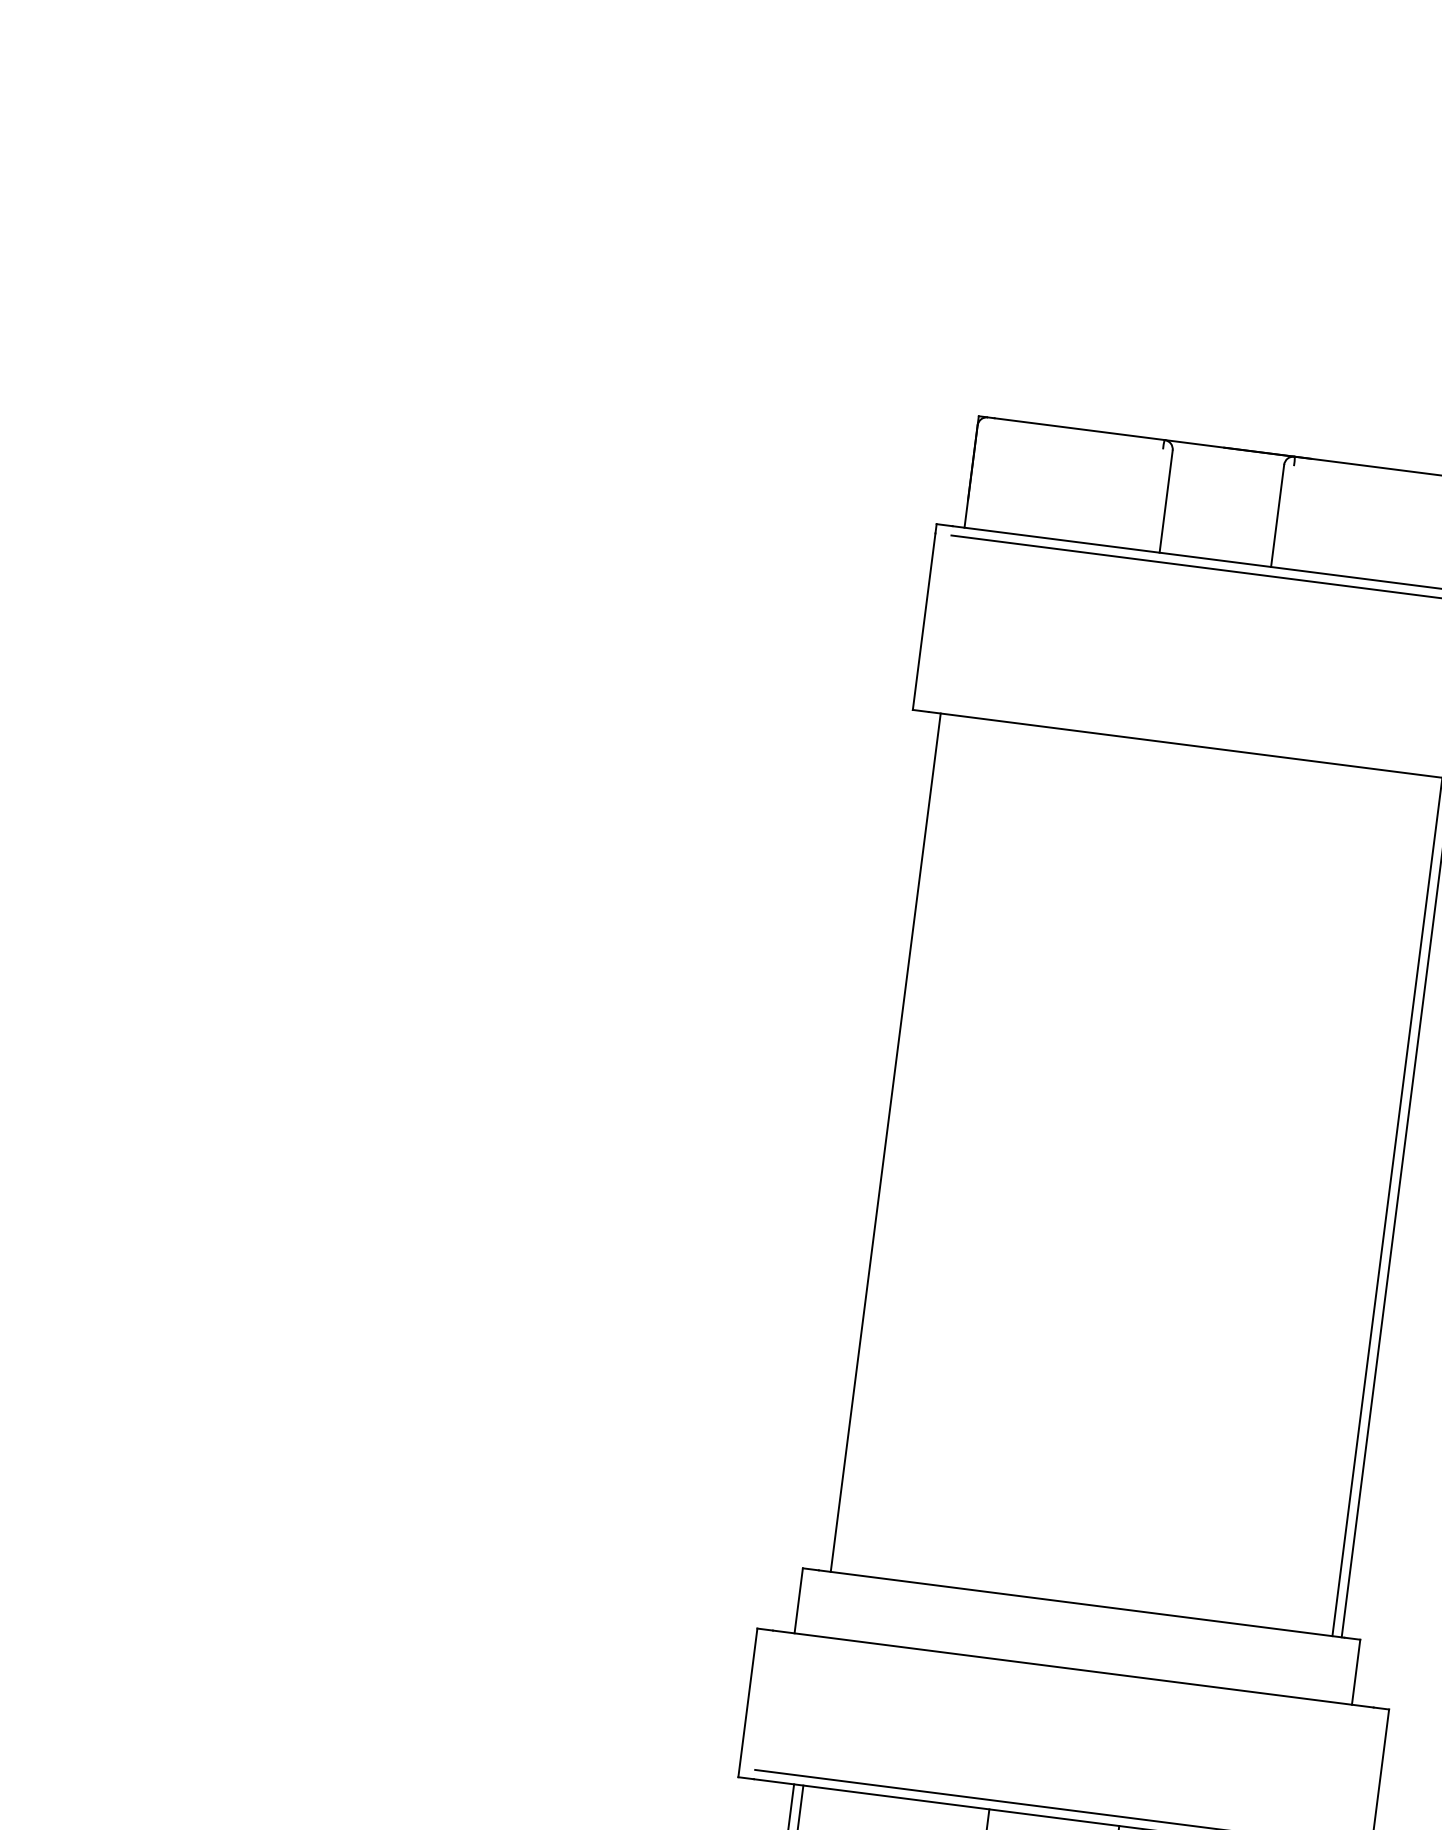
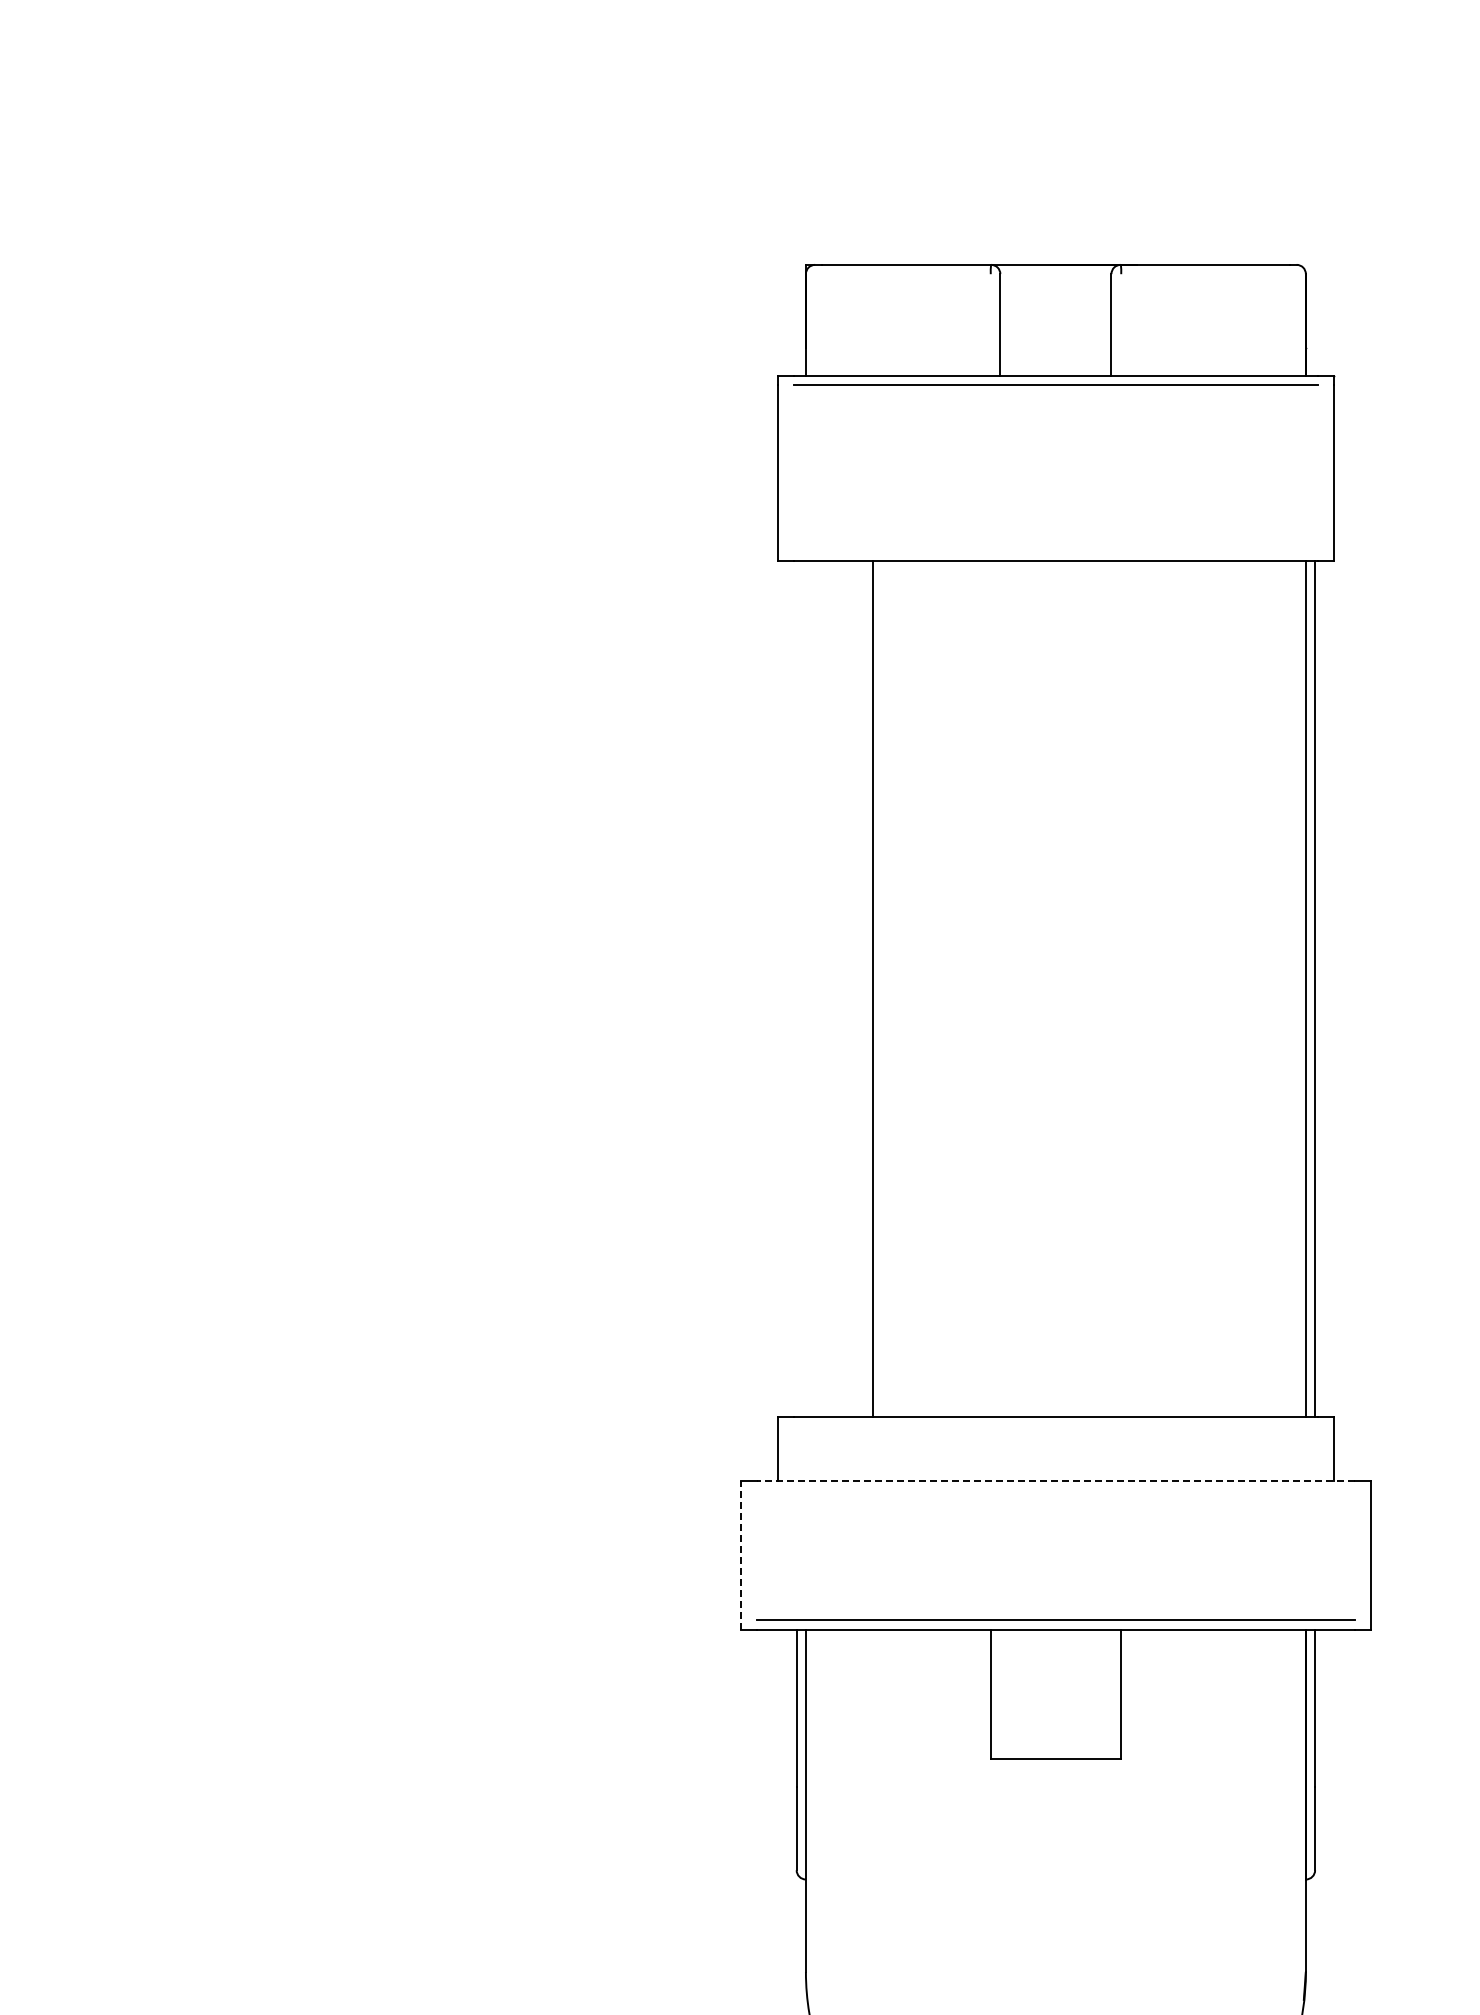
line: (885, 1142) -> (872, 988), moved
line: (1072, 1669) -> (1055, 1481), solid -> dashed
line: (748, 1701) -> (741, 1554), solid -> dashed

